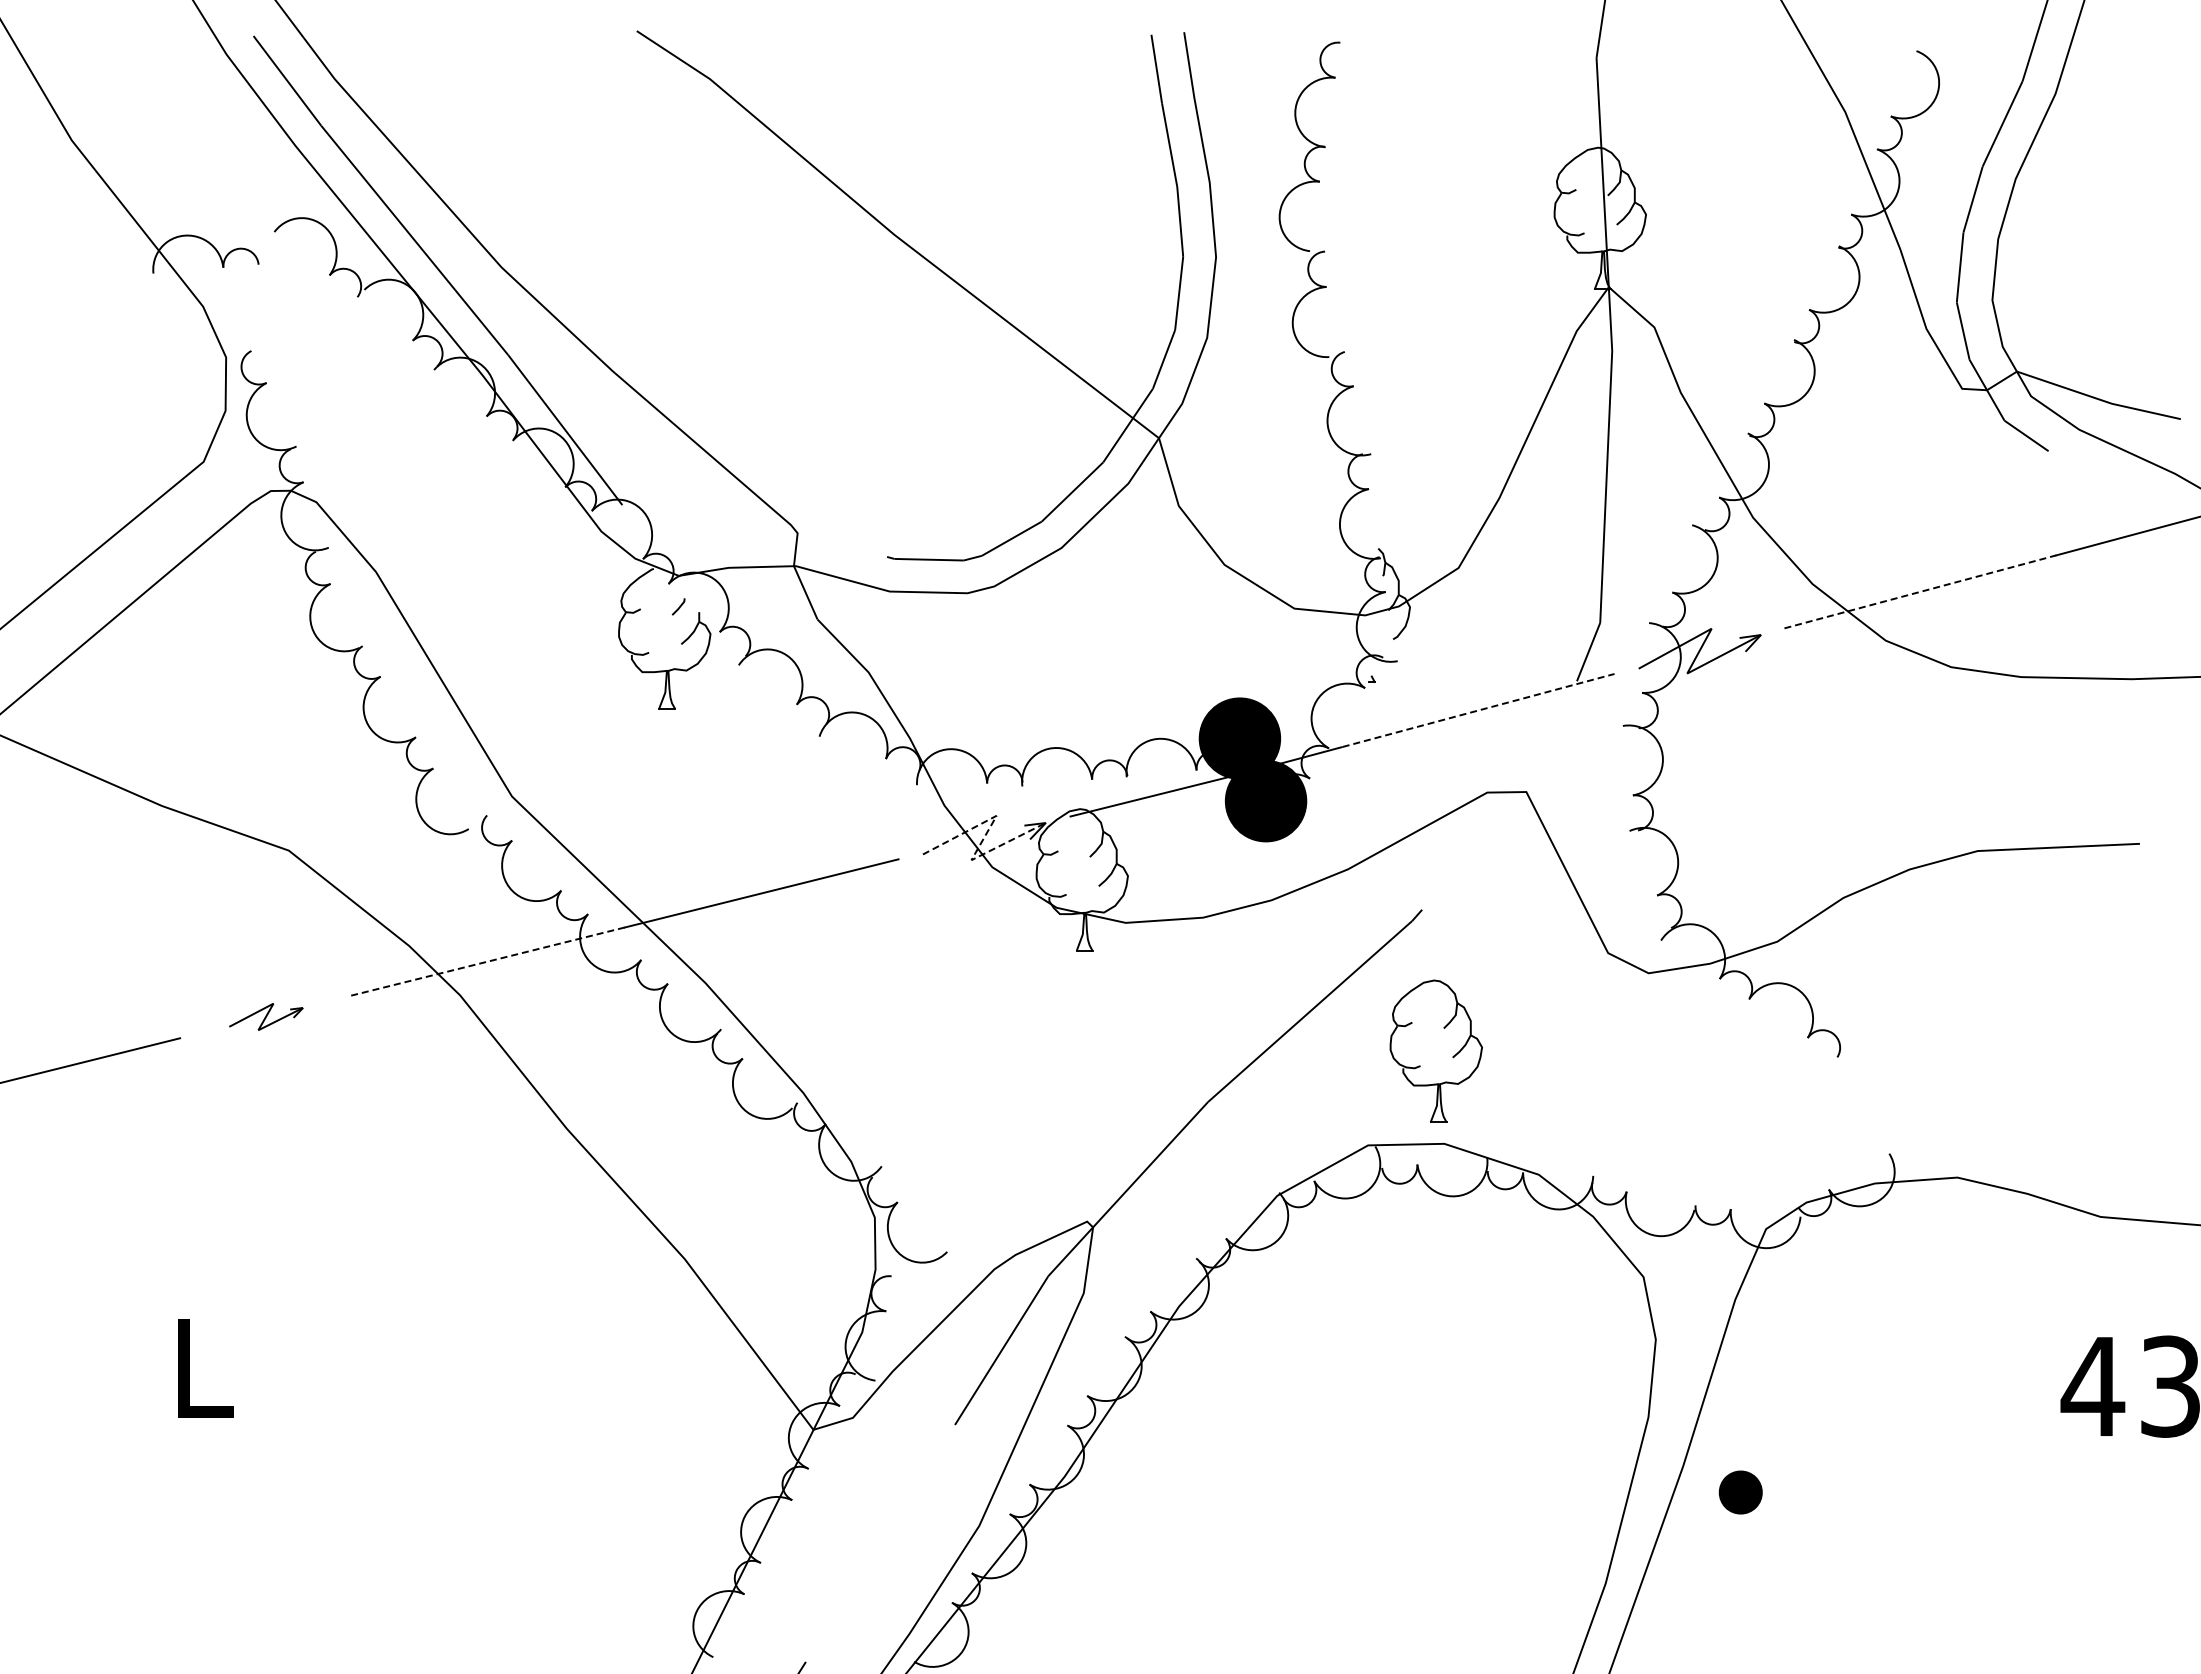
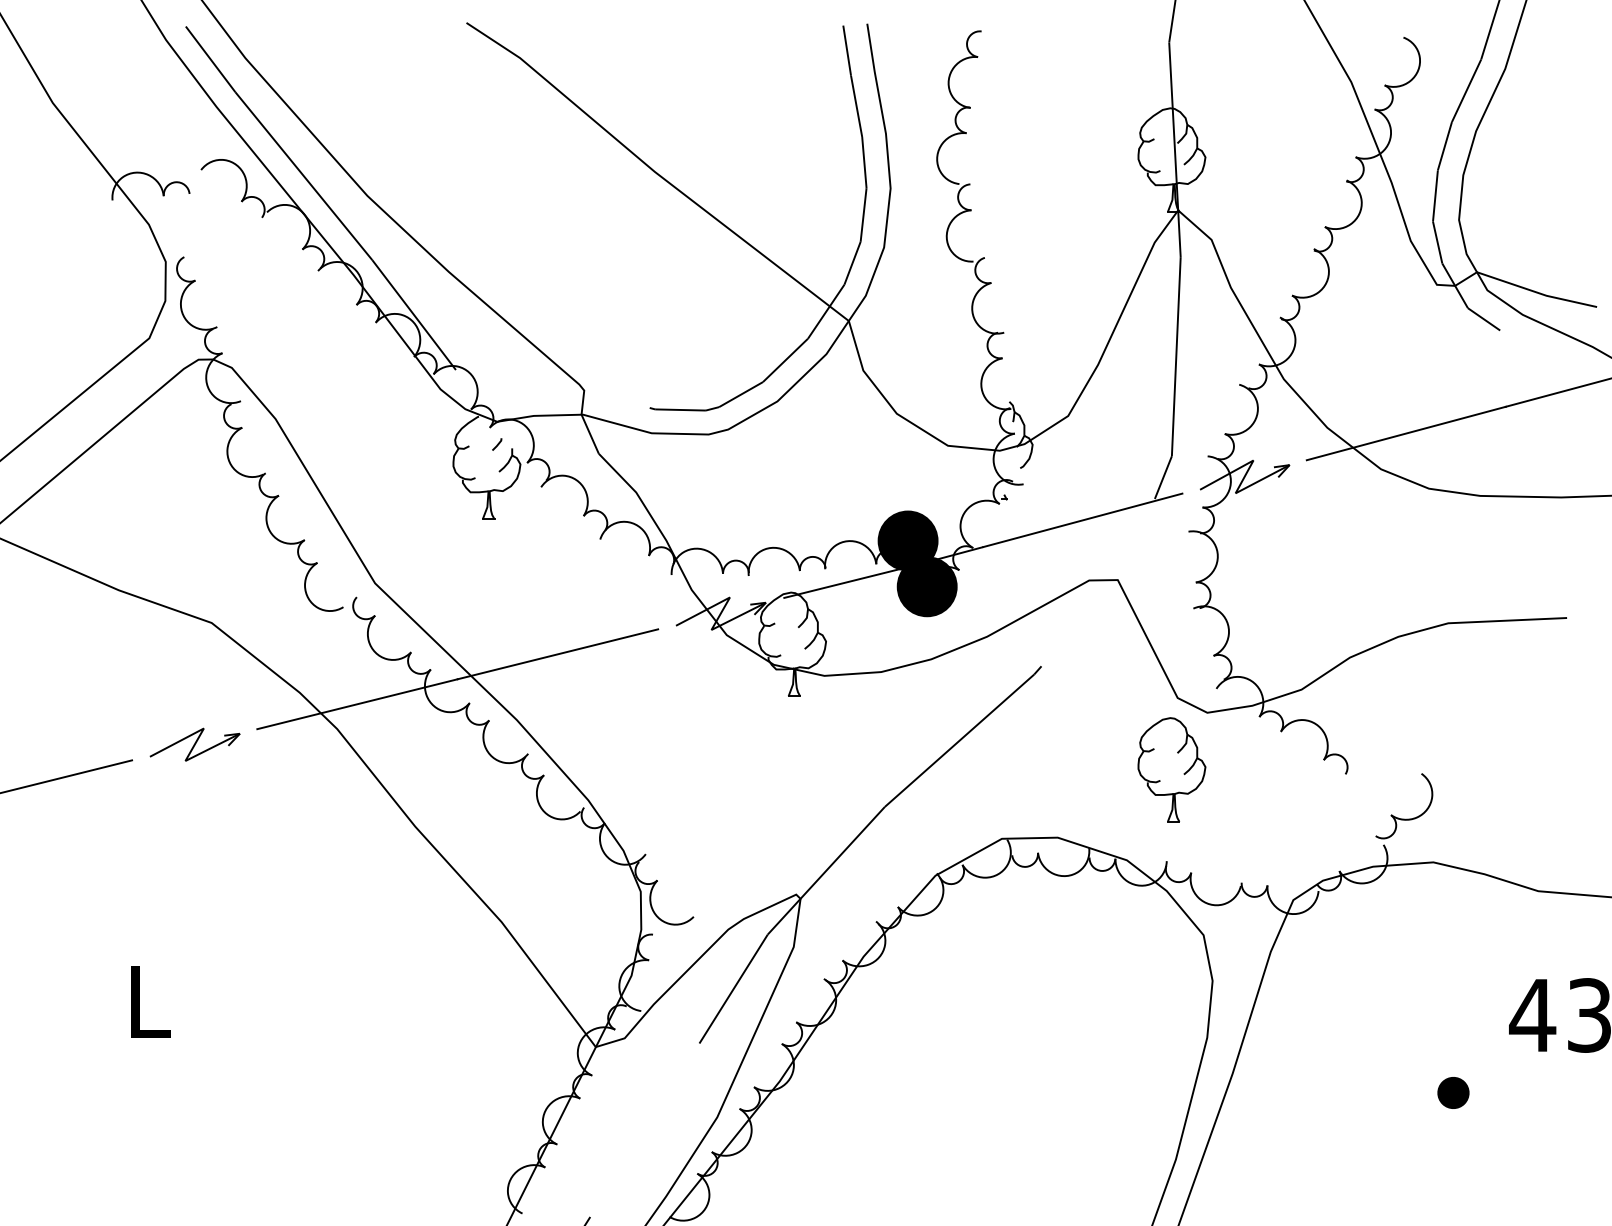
line: (1920, 591) -> (1406, 433), dashed -> solid
line: (1478, 710) -> (1082, 520), dashed -> solid
line: (984, 838) -> (721, 614), dashed -> solid
line: (488, 961) -> (357, 704), dashed -> solid
part: (266, 1016) -> (195, 744), size x1.67
part: (1435, 1050) -> (1171, 769), moved
part: (1913, 1117) -> (1401, 818), added
part: (1740, 1492) -> (1453, 1092), moved

